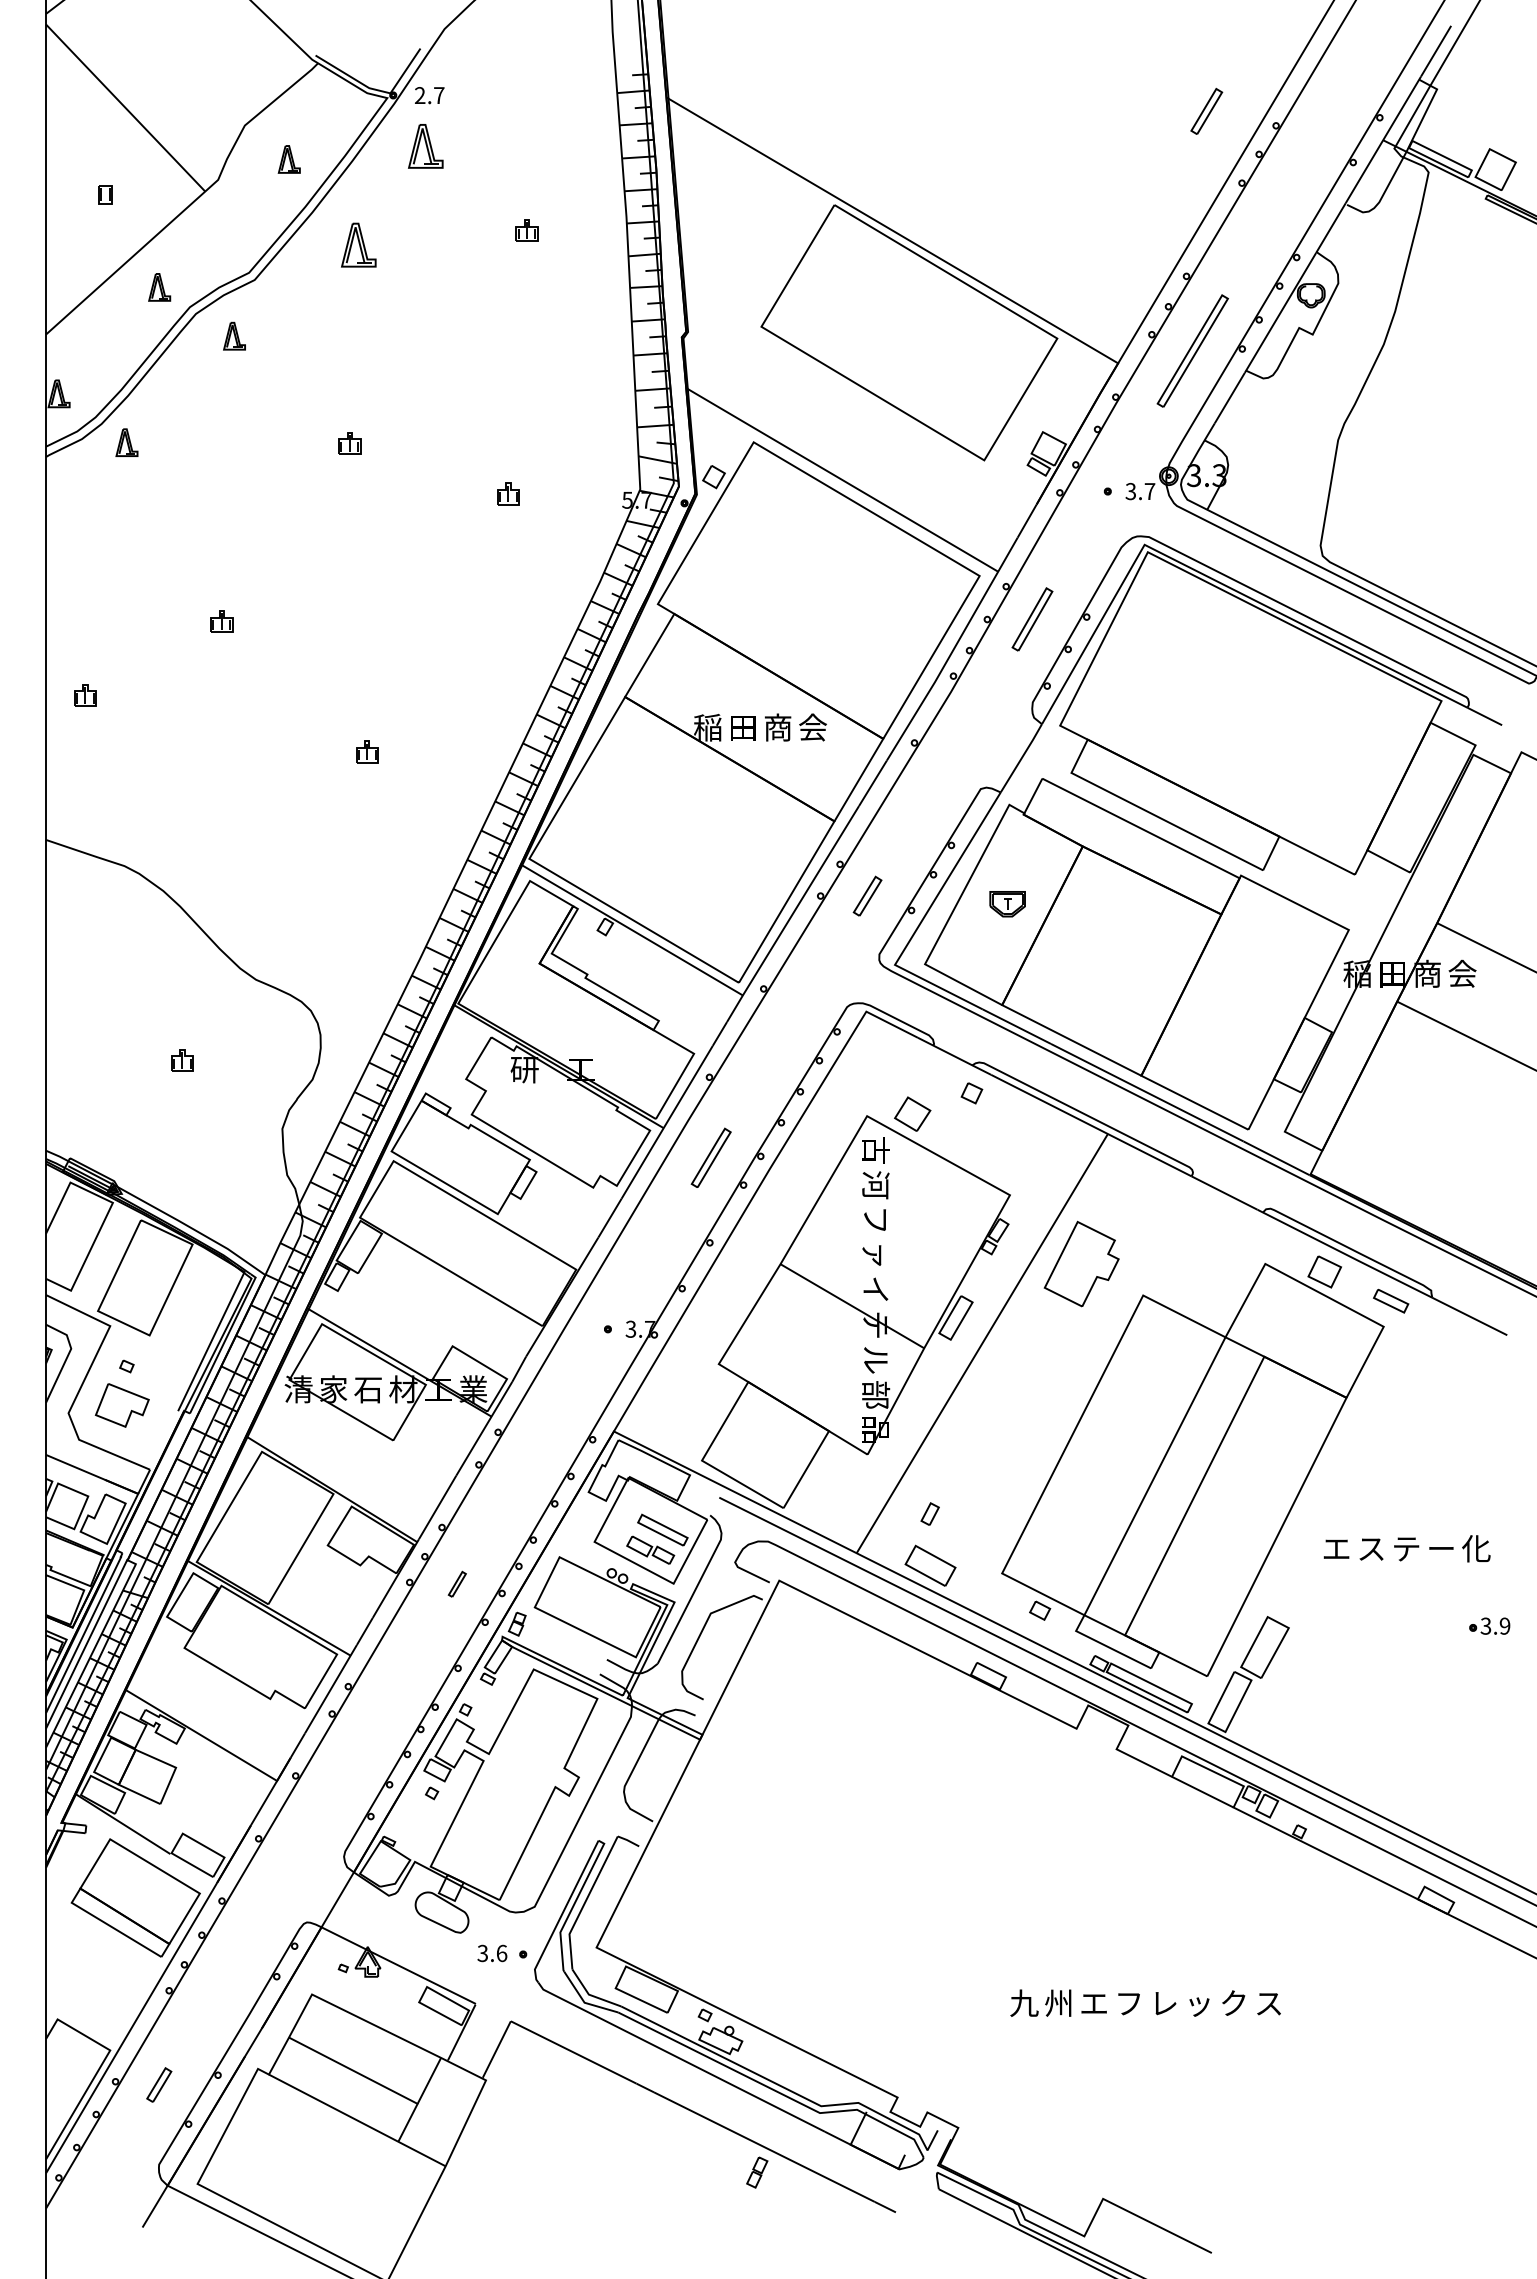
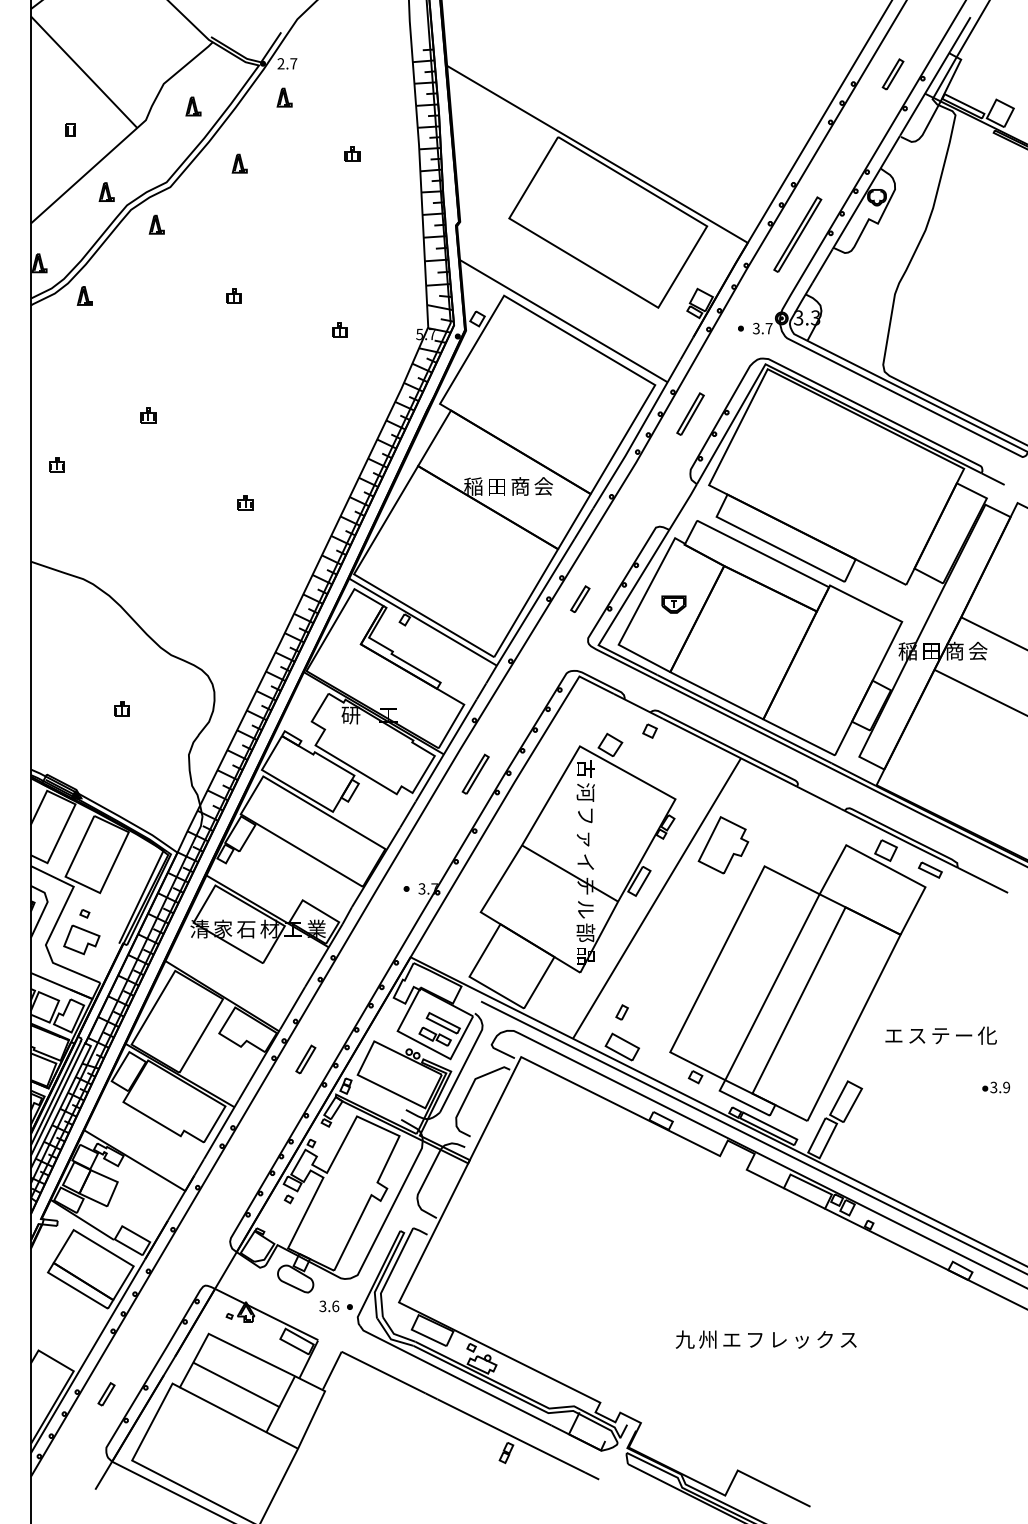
part: (1205, 111) -> (892, 74), moved
part: (425, 145) -> (284, 97), size x0.62
part: (358, 244) -> (239, 163), size x0.62
part: (456, 1584) -> (305, 1059), size x1.67

